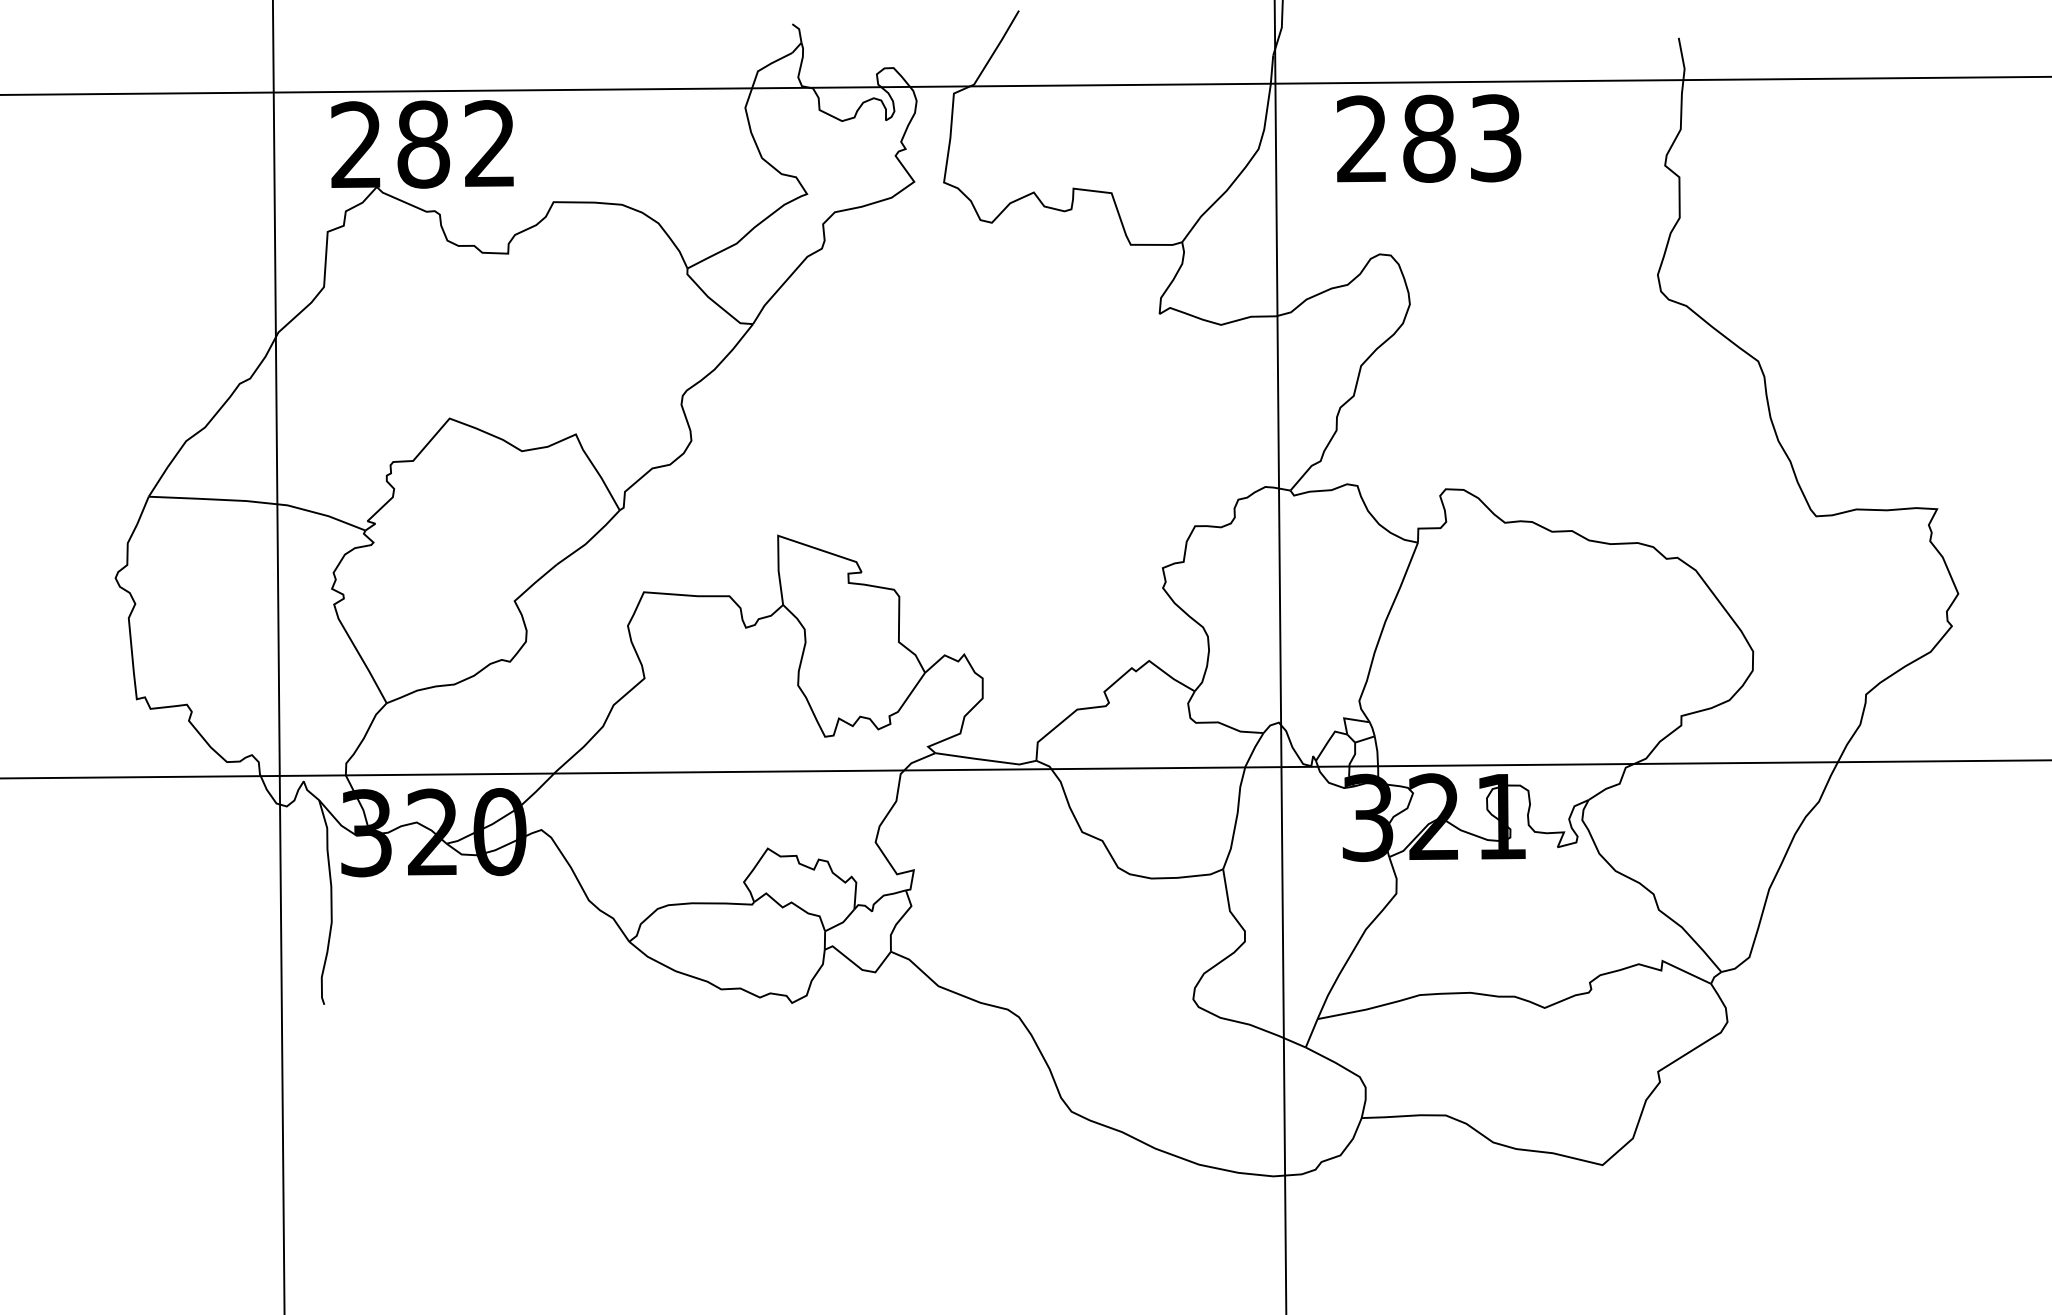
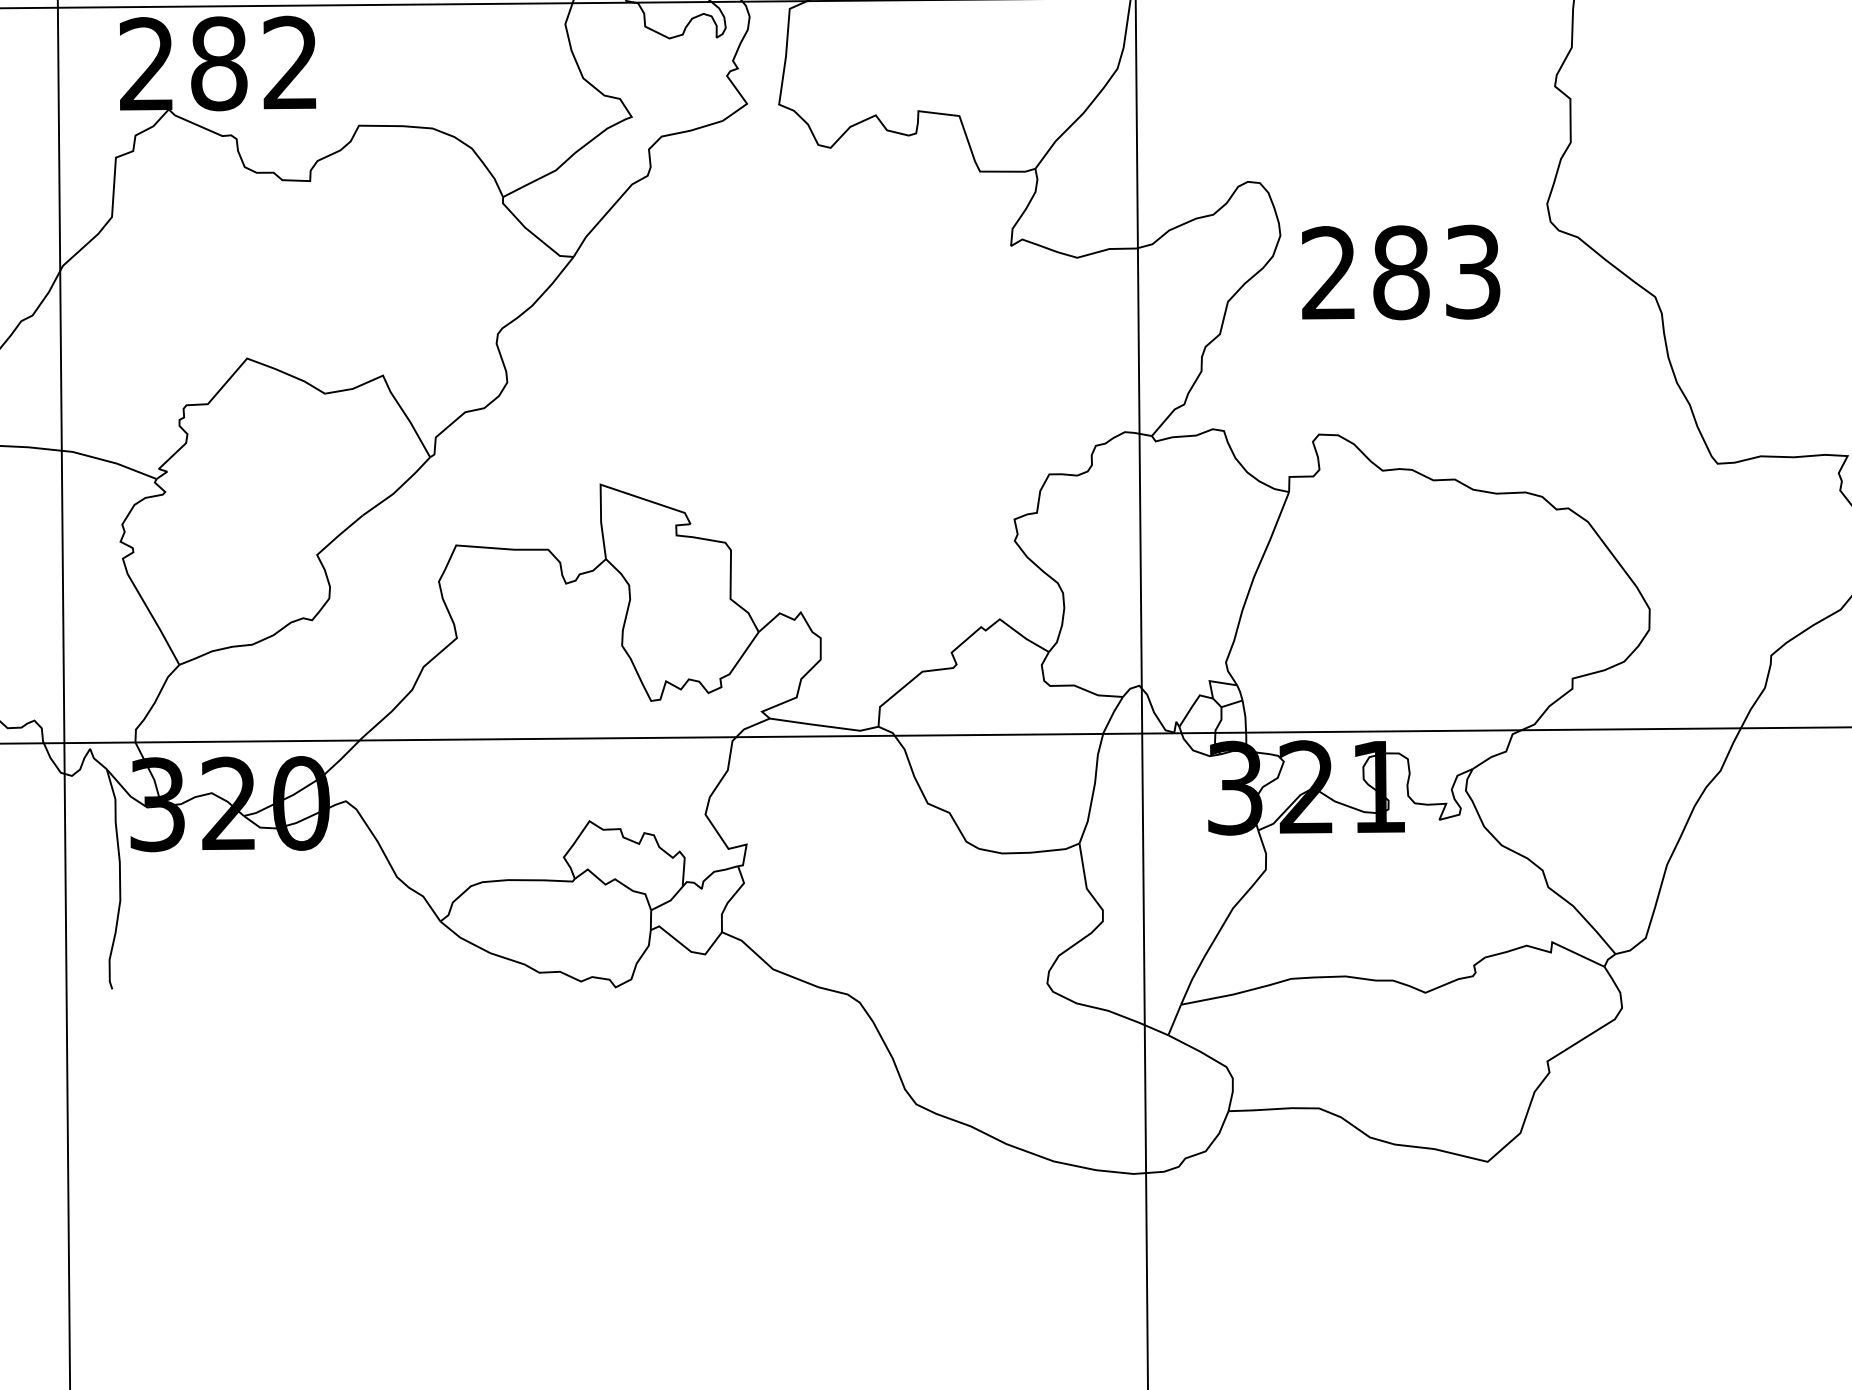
text: (1429, 138) -> (1401, 272), moved

